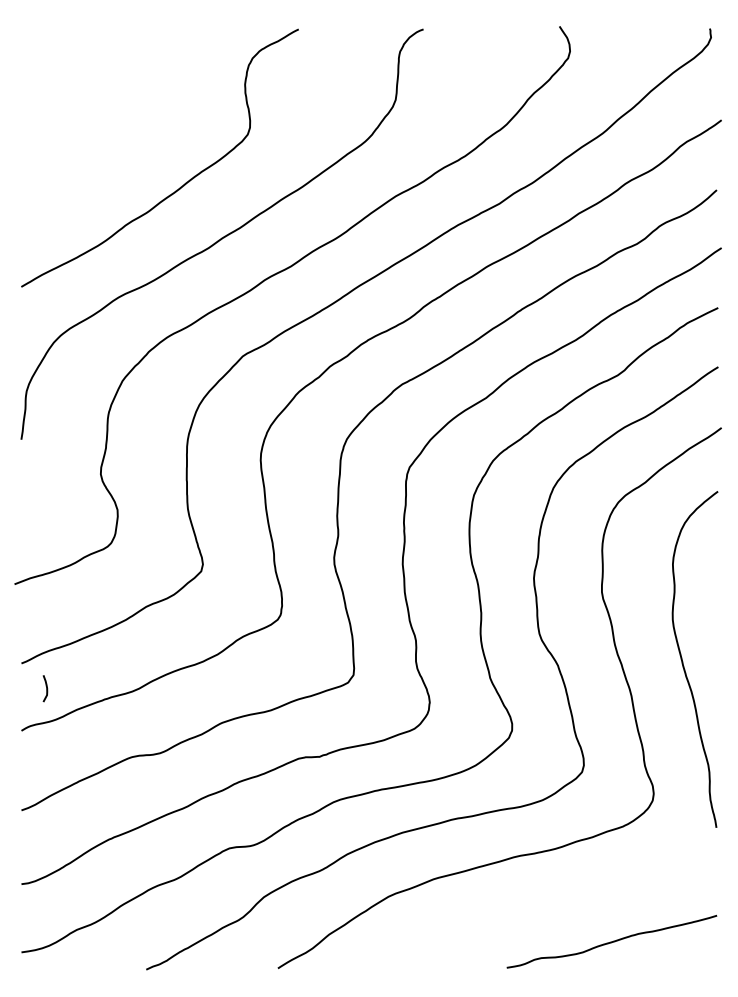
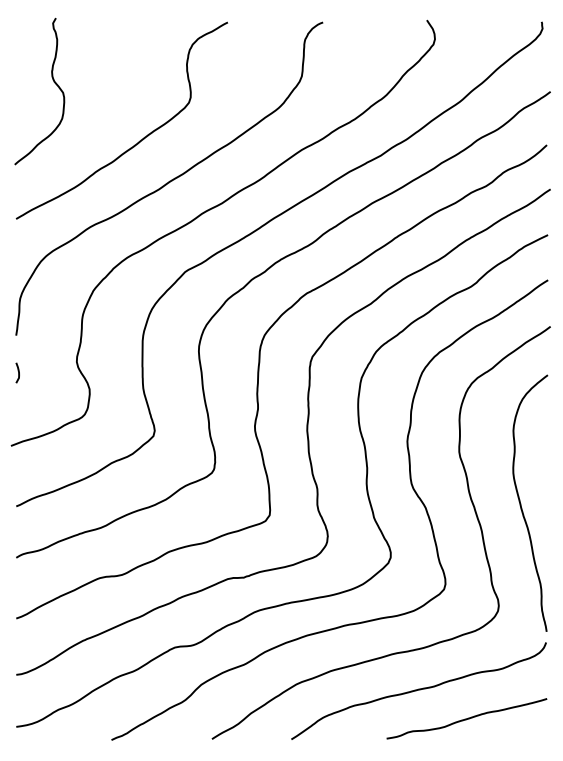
curve: (70, 107) -> (53, 82), added
curve: (46, 688) -> (18, 372), moved
curve: (548, 904) -> (418, 690), added

